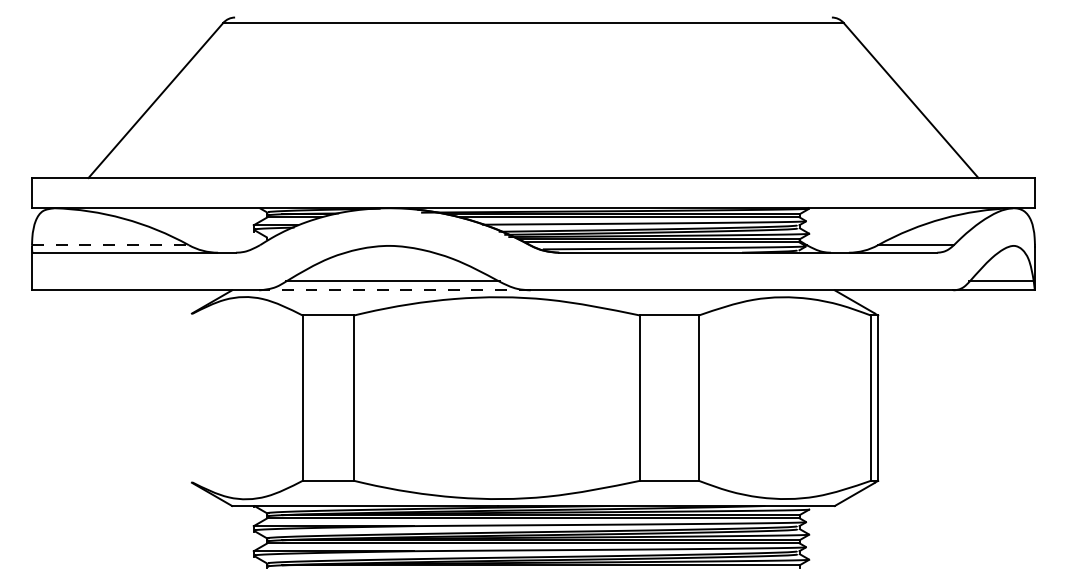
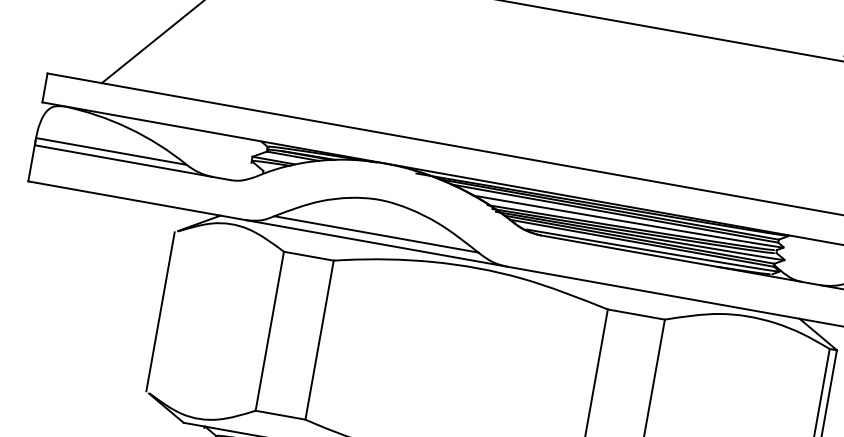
line: (110, 245) -> (111, 151), dashed -> solid
line: (394, 290) -> (376, 243), dashed -> solid
line: (188, 397) -> (160, 311), added

